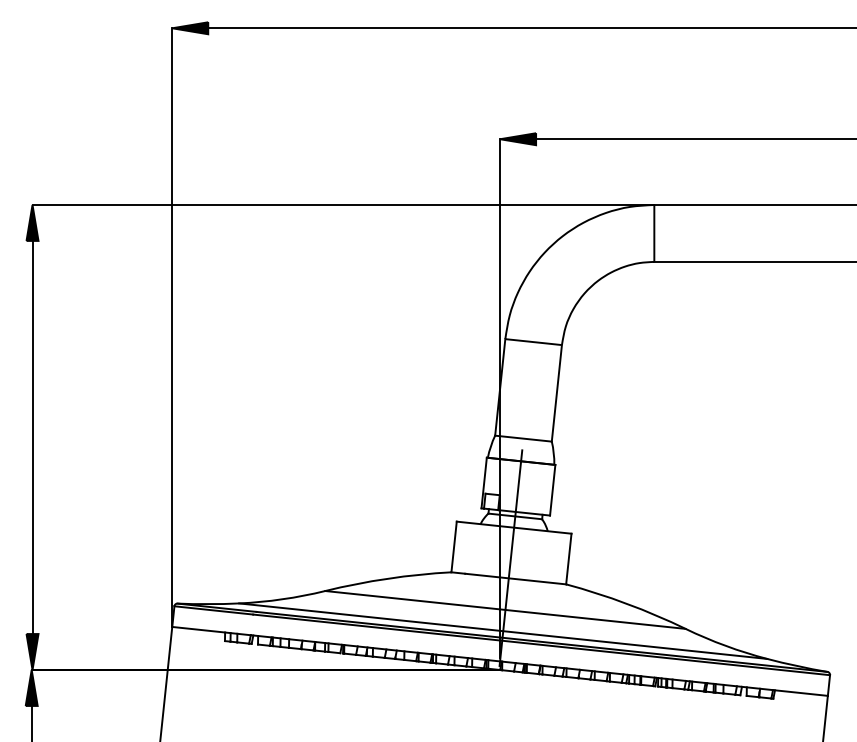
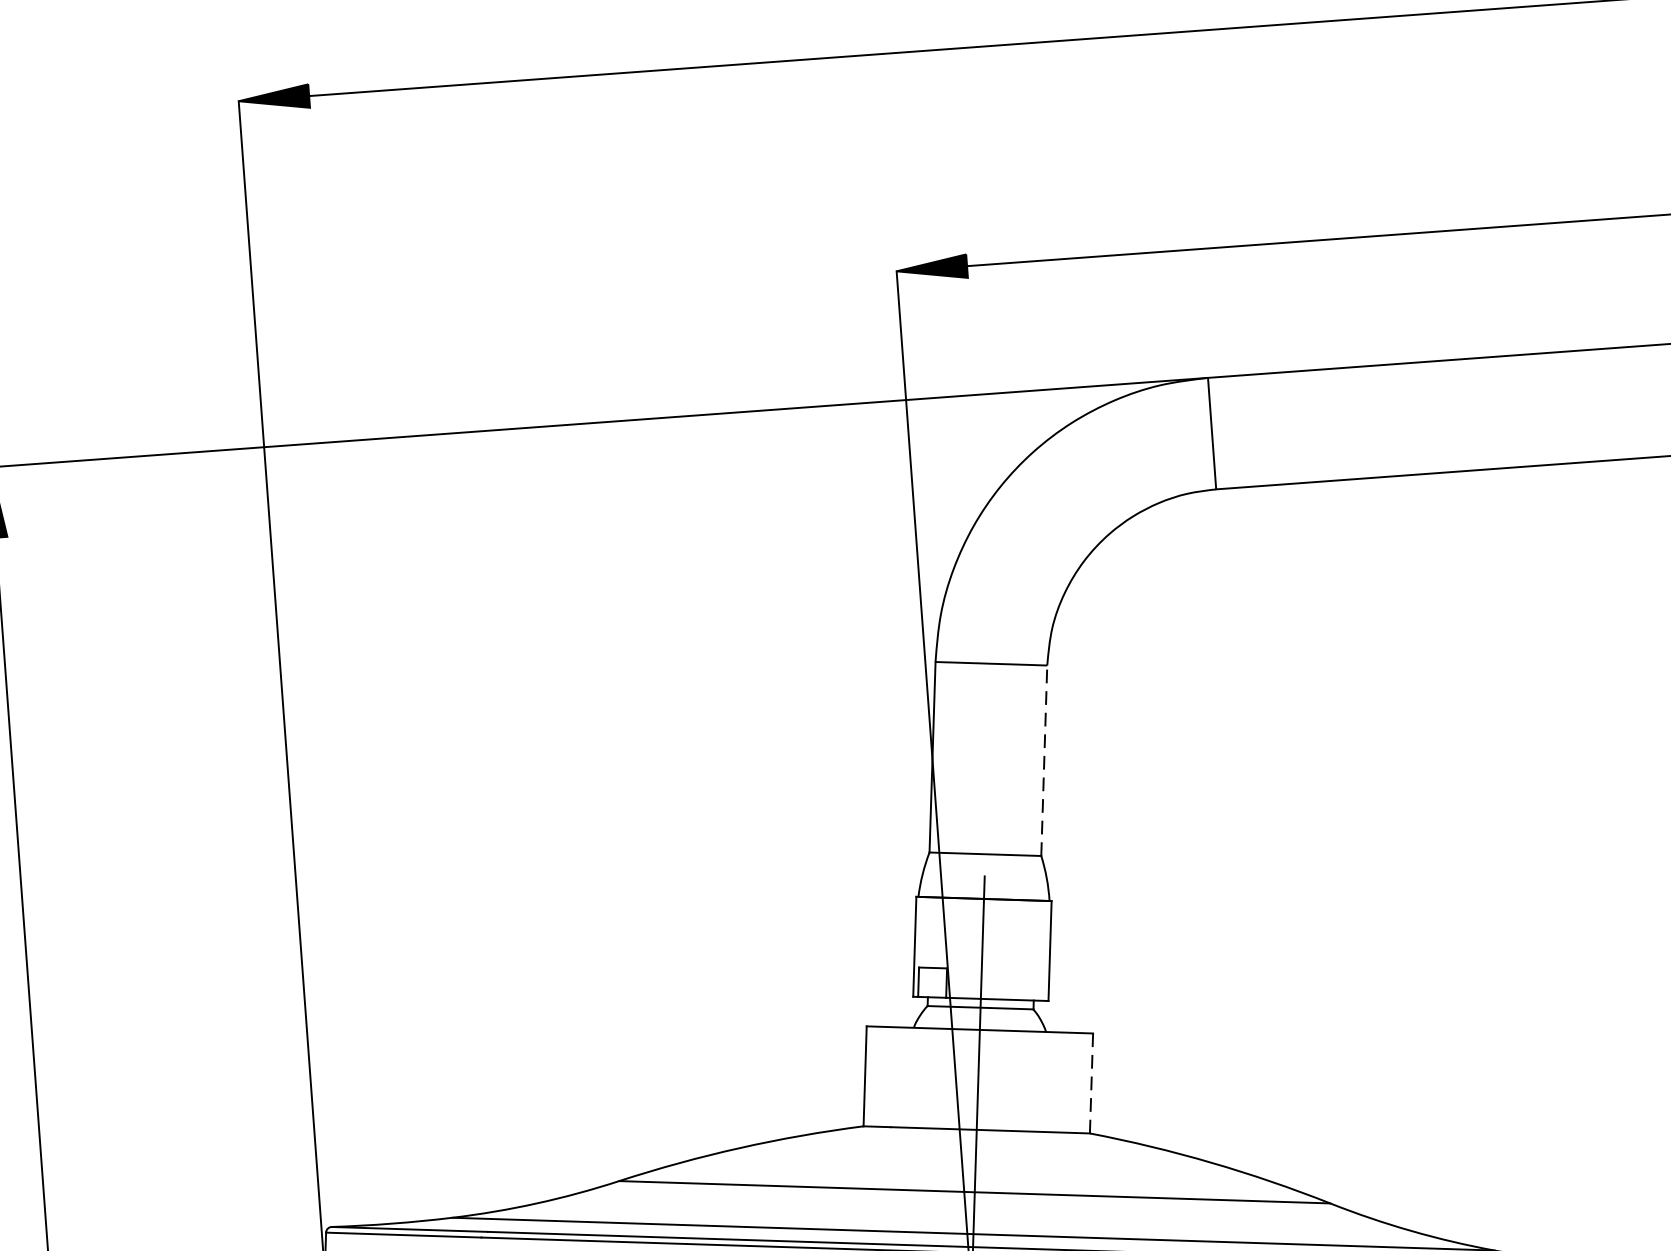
line: (556, 393) -> (1043, 761), solid -> dashed
line: (568, 558) -> (1090, 1082), solid -> dashed

